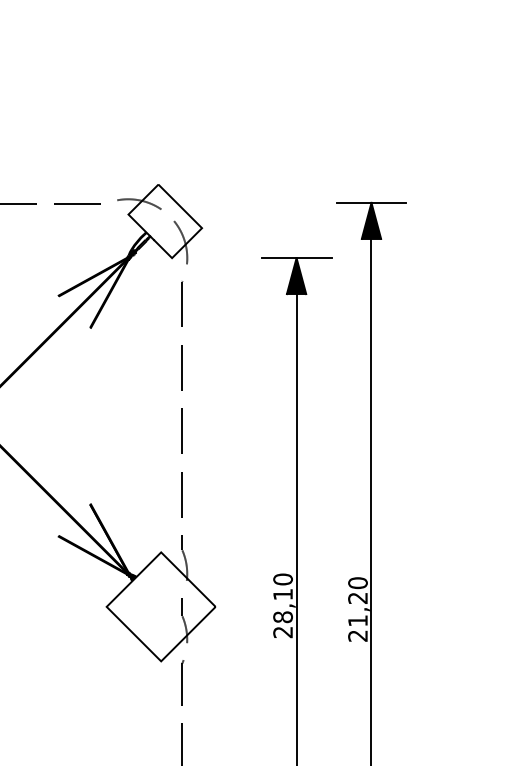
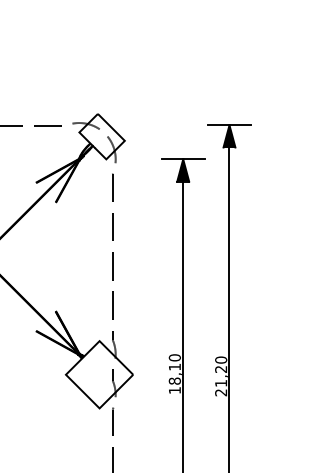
text: (282, 632) -> (174, 390), 28,10 -> 18,10

